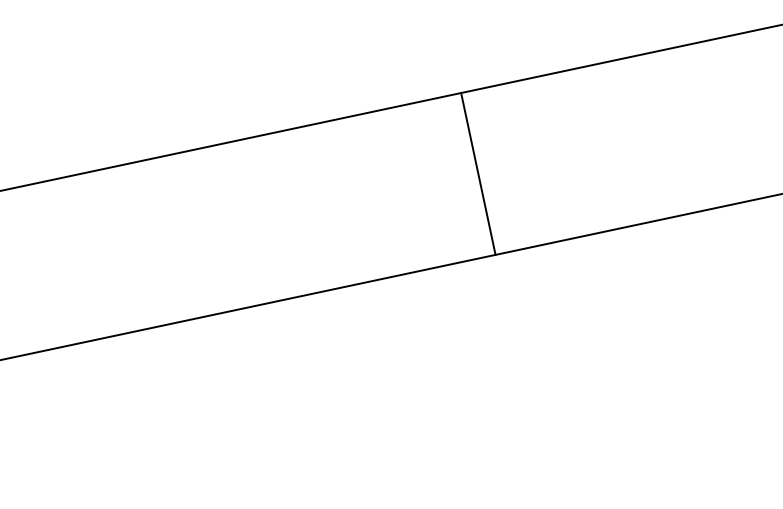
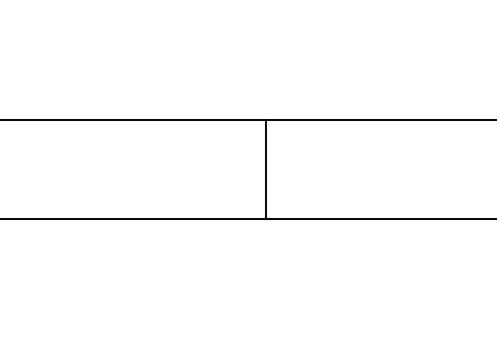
line: (478, 173) -> (266, 169), moved

